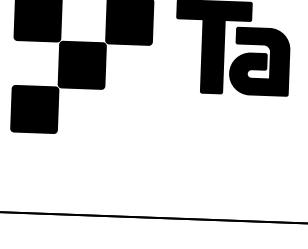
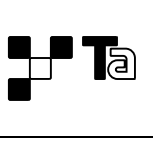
fill: (259, 60) -> (121, 63), removed
fill: (80, 65) -> (39, 68), removed

